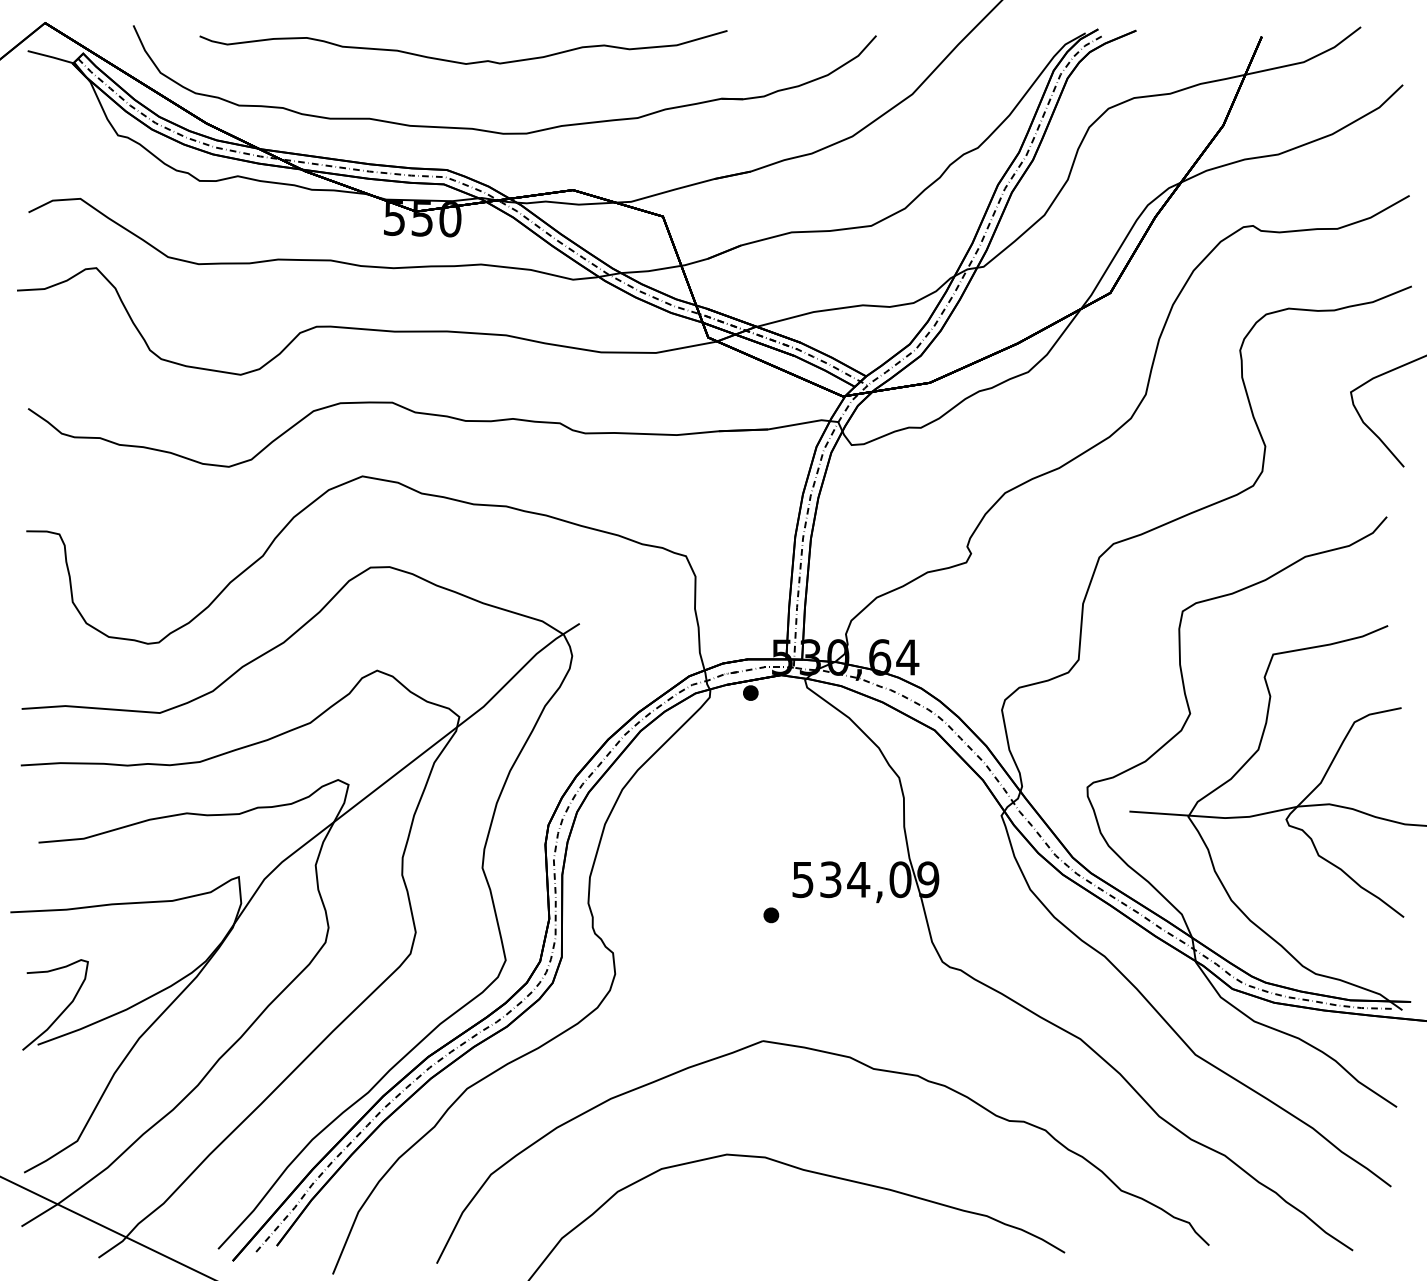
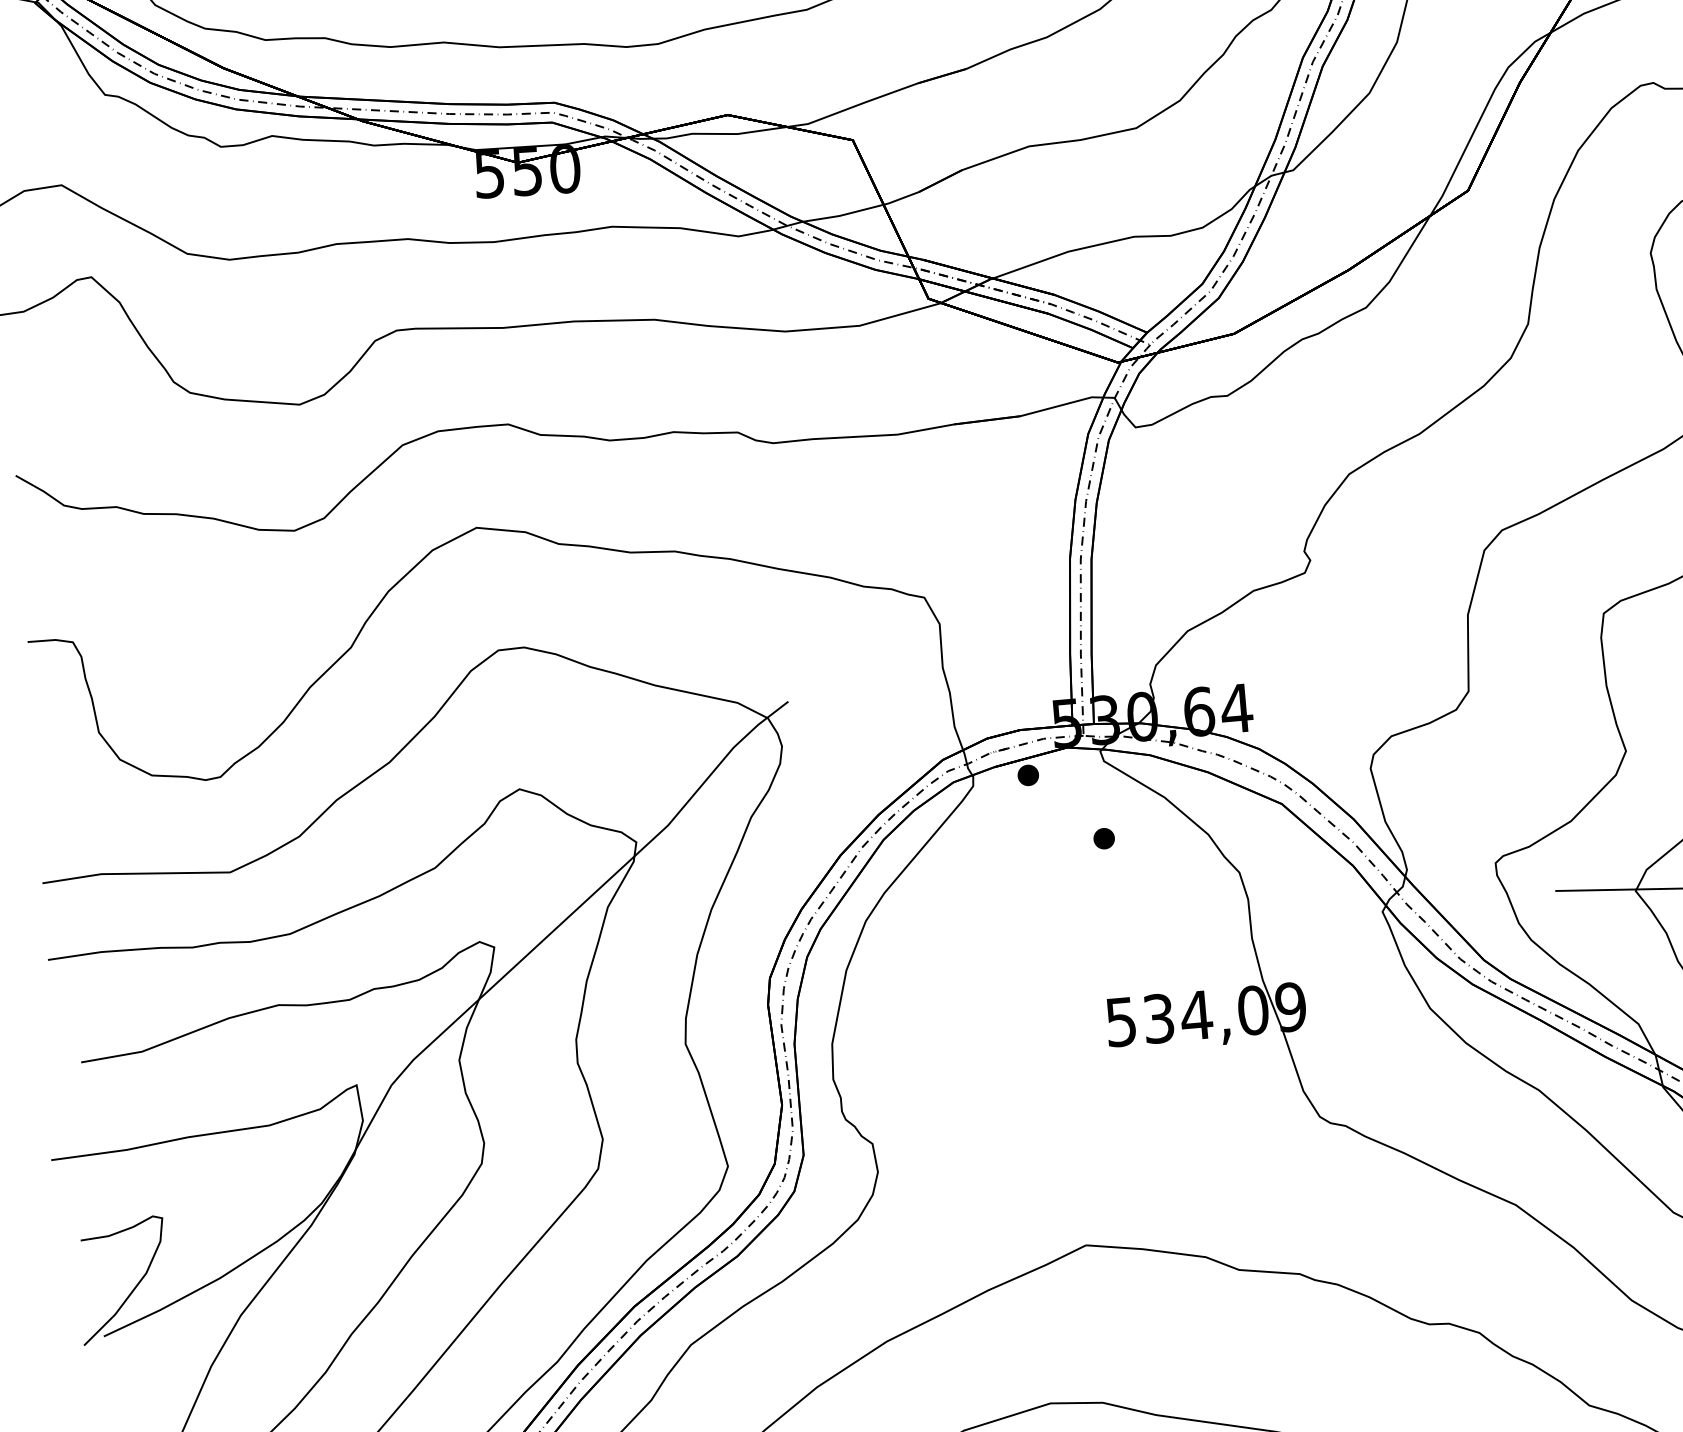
part: (771, 915) -> (1104, 838), moved

